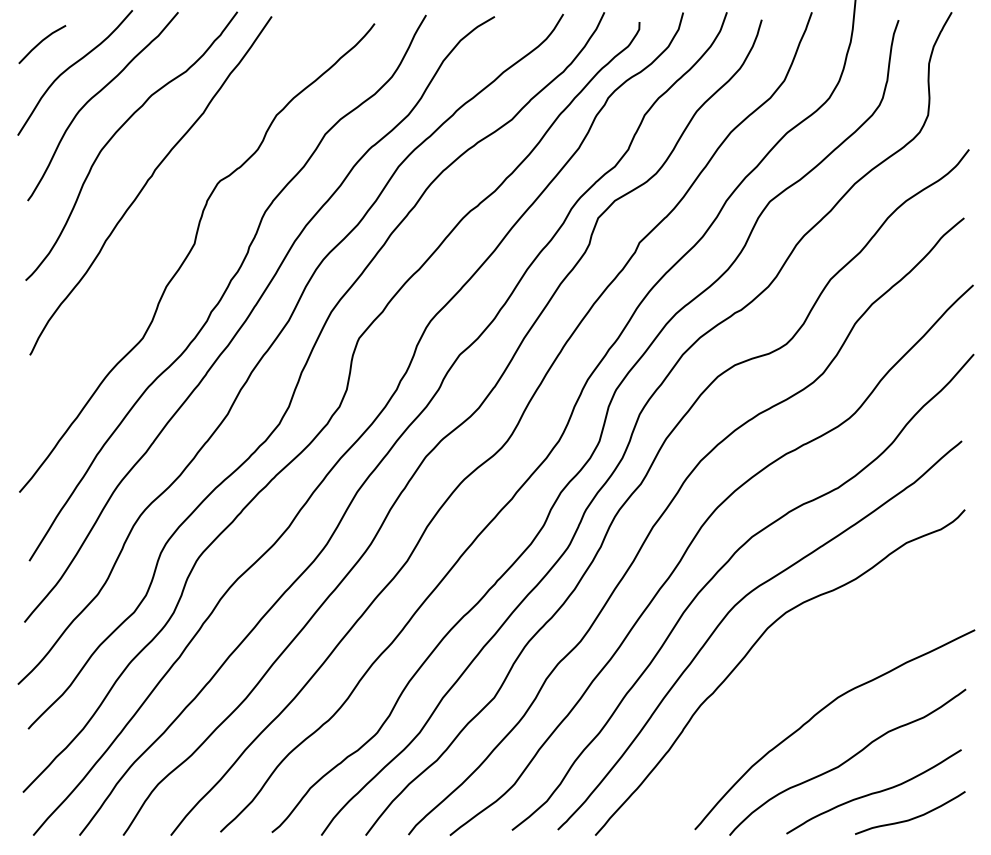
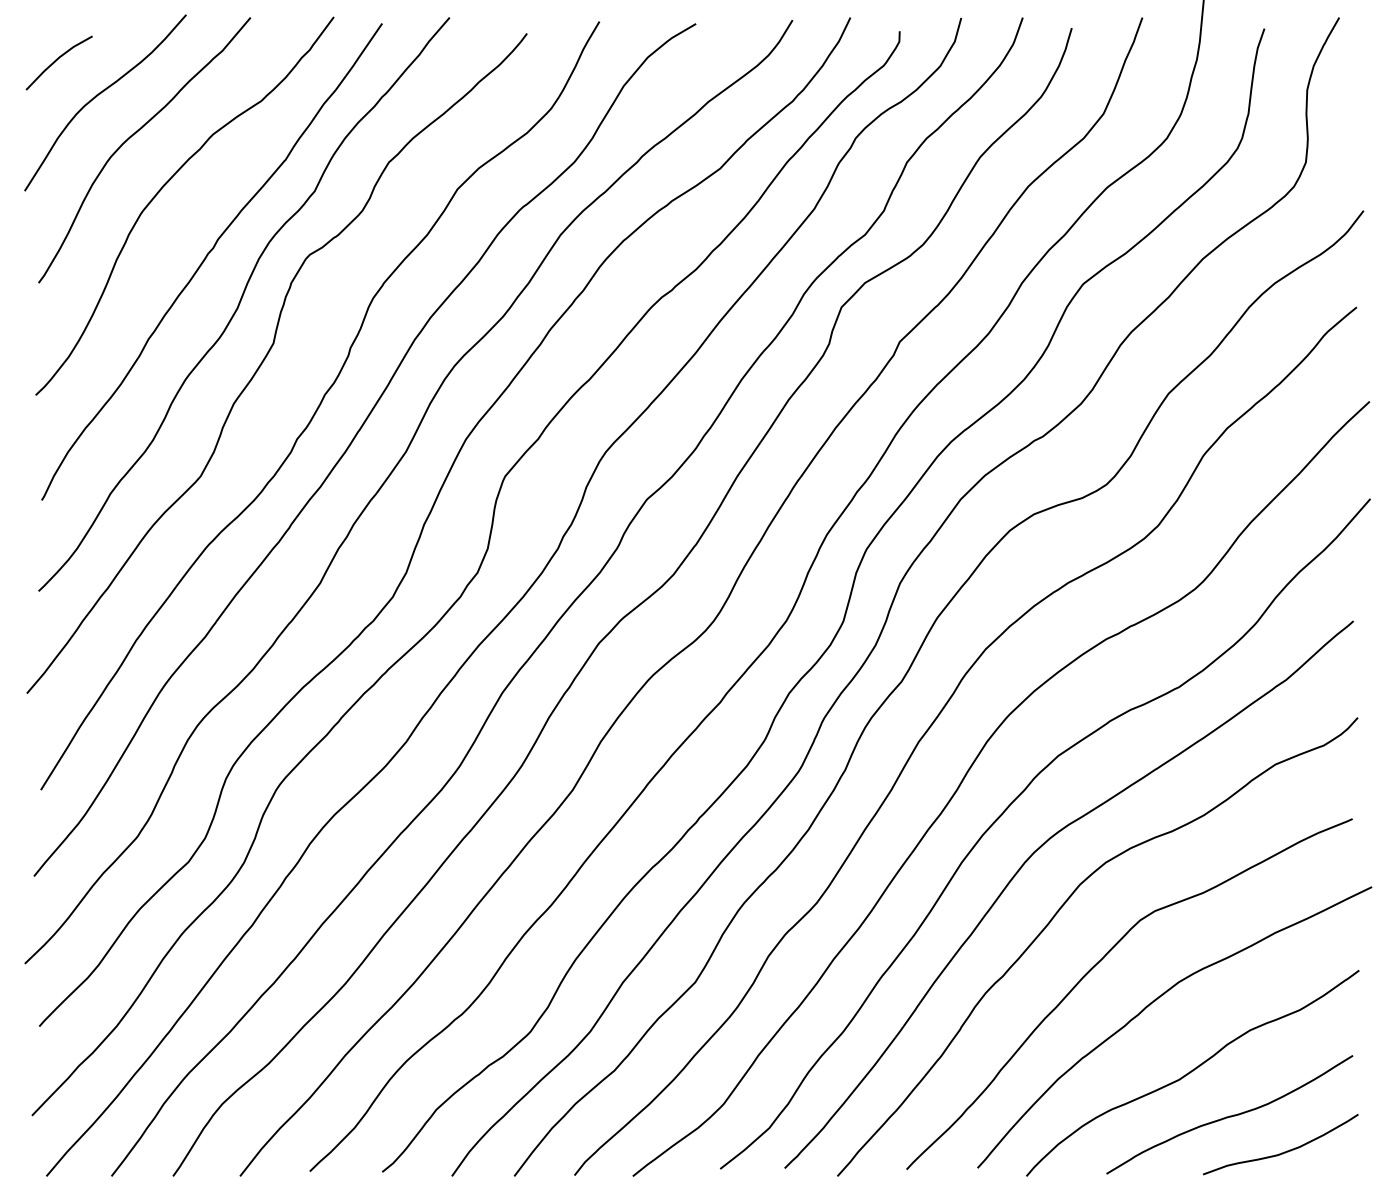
curve: (171, 215) -> (240, 303), added
curve: (783, 682) -> (1102, 960), added

